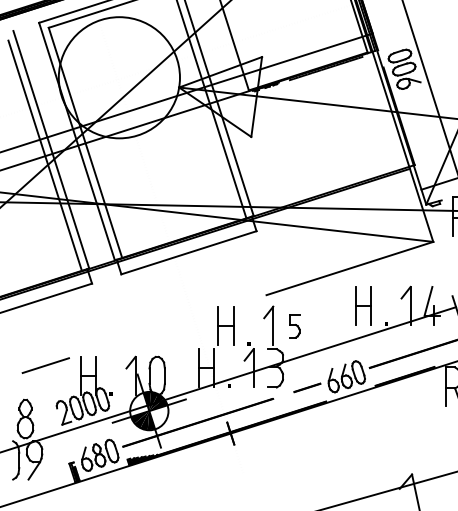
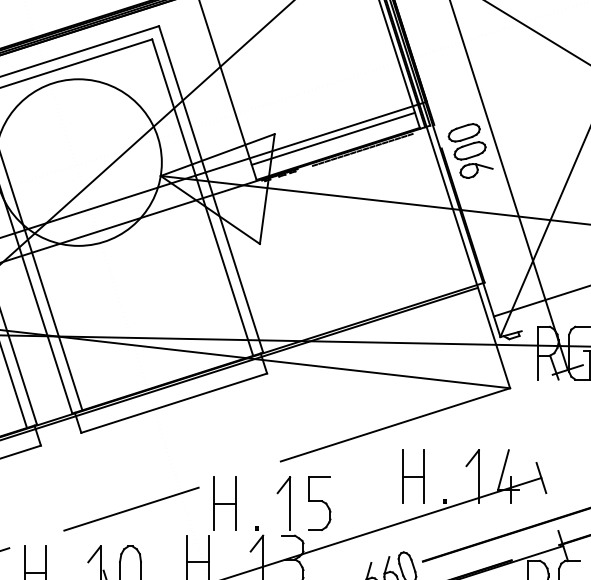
line: (304, 60) -> (333, 138), added
part: (294, 326) -> (319, 504), size x1.67
line: (157, 329) -> (130, 508), added

